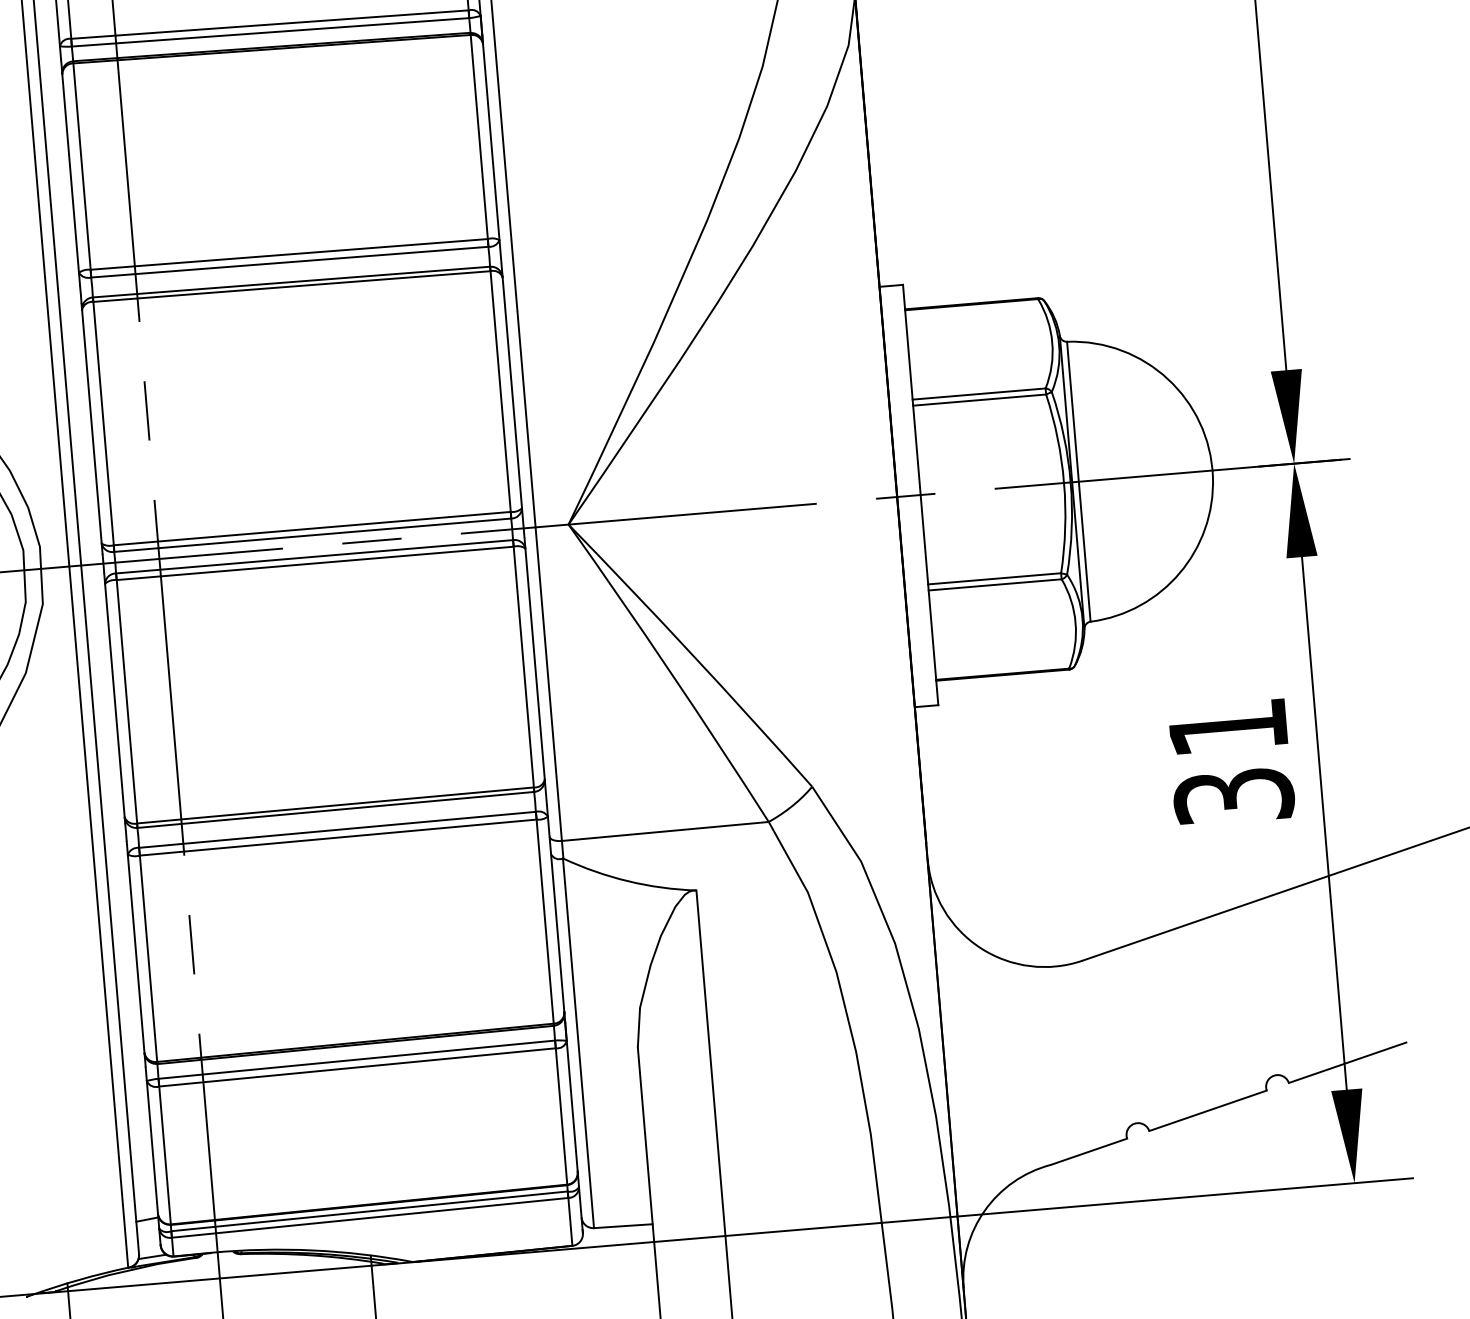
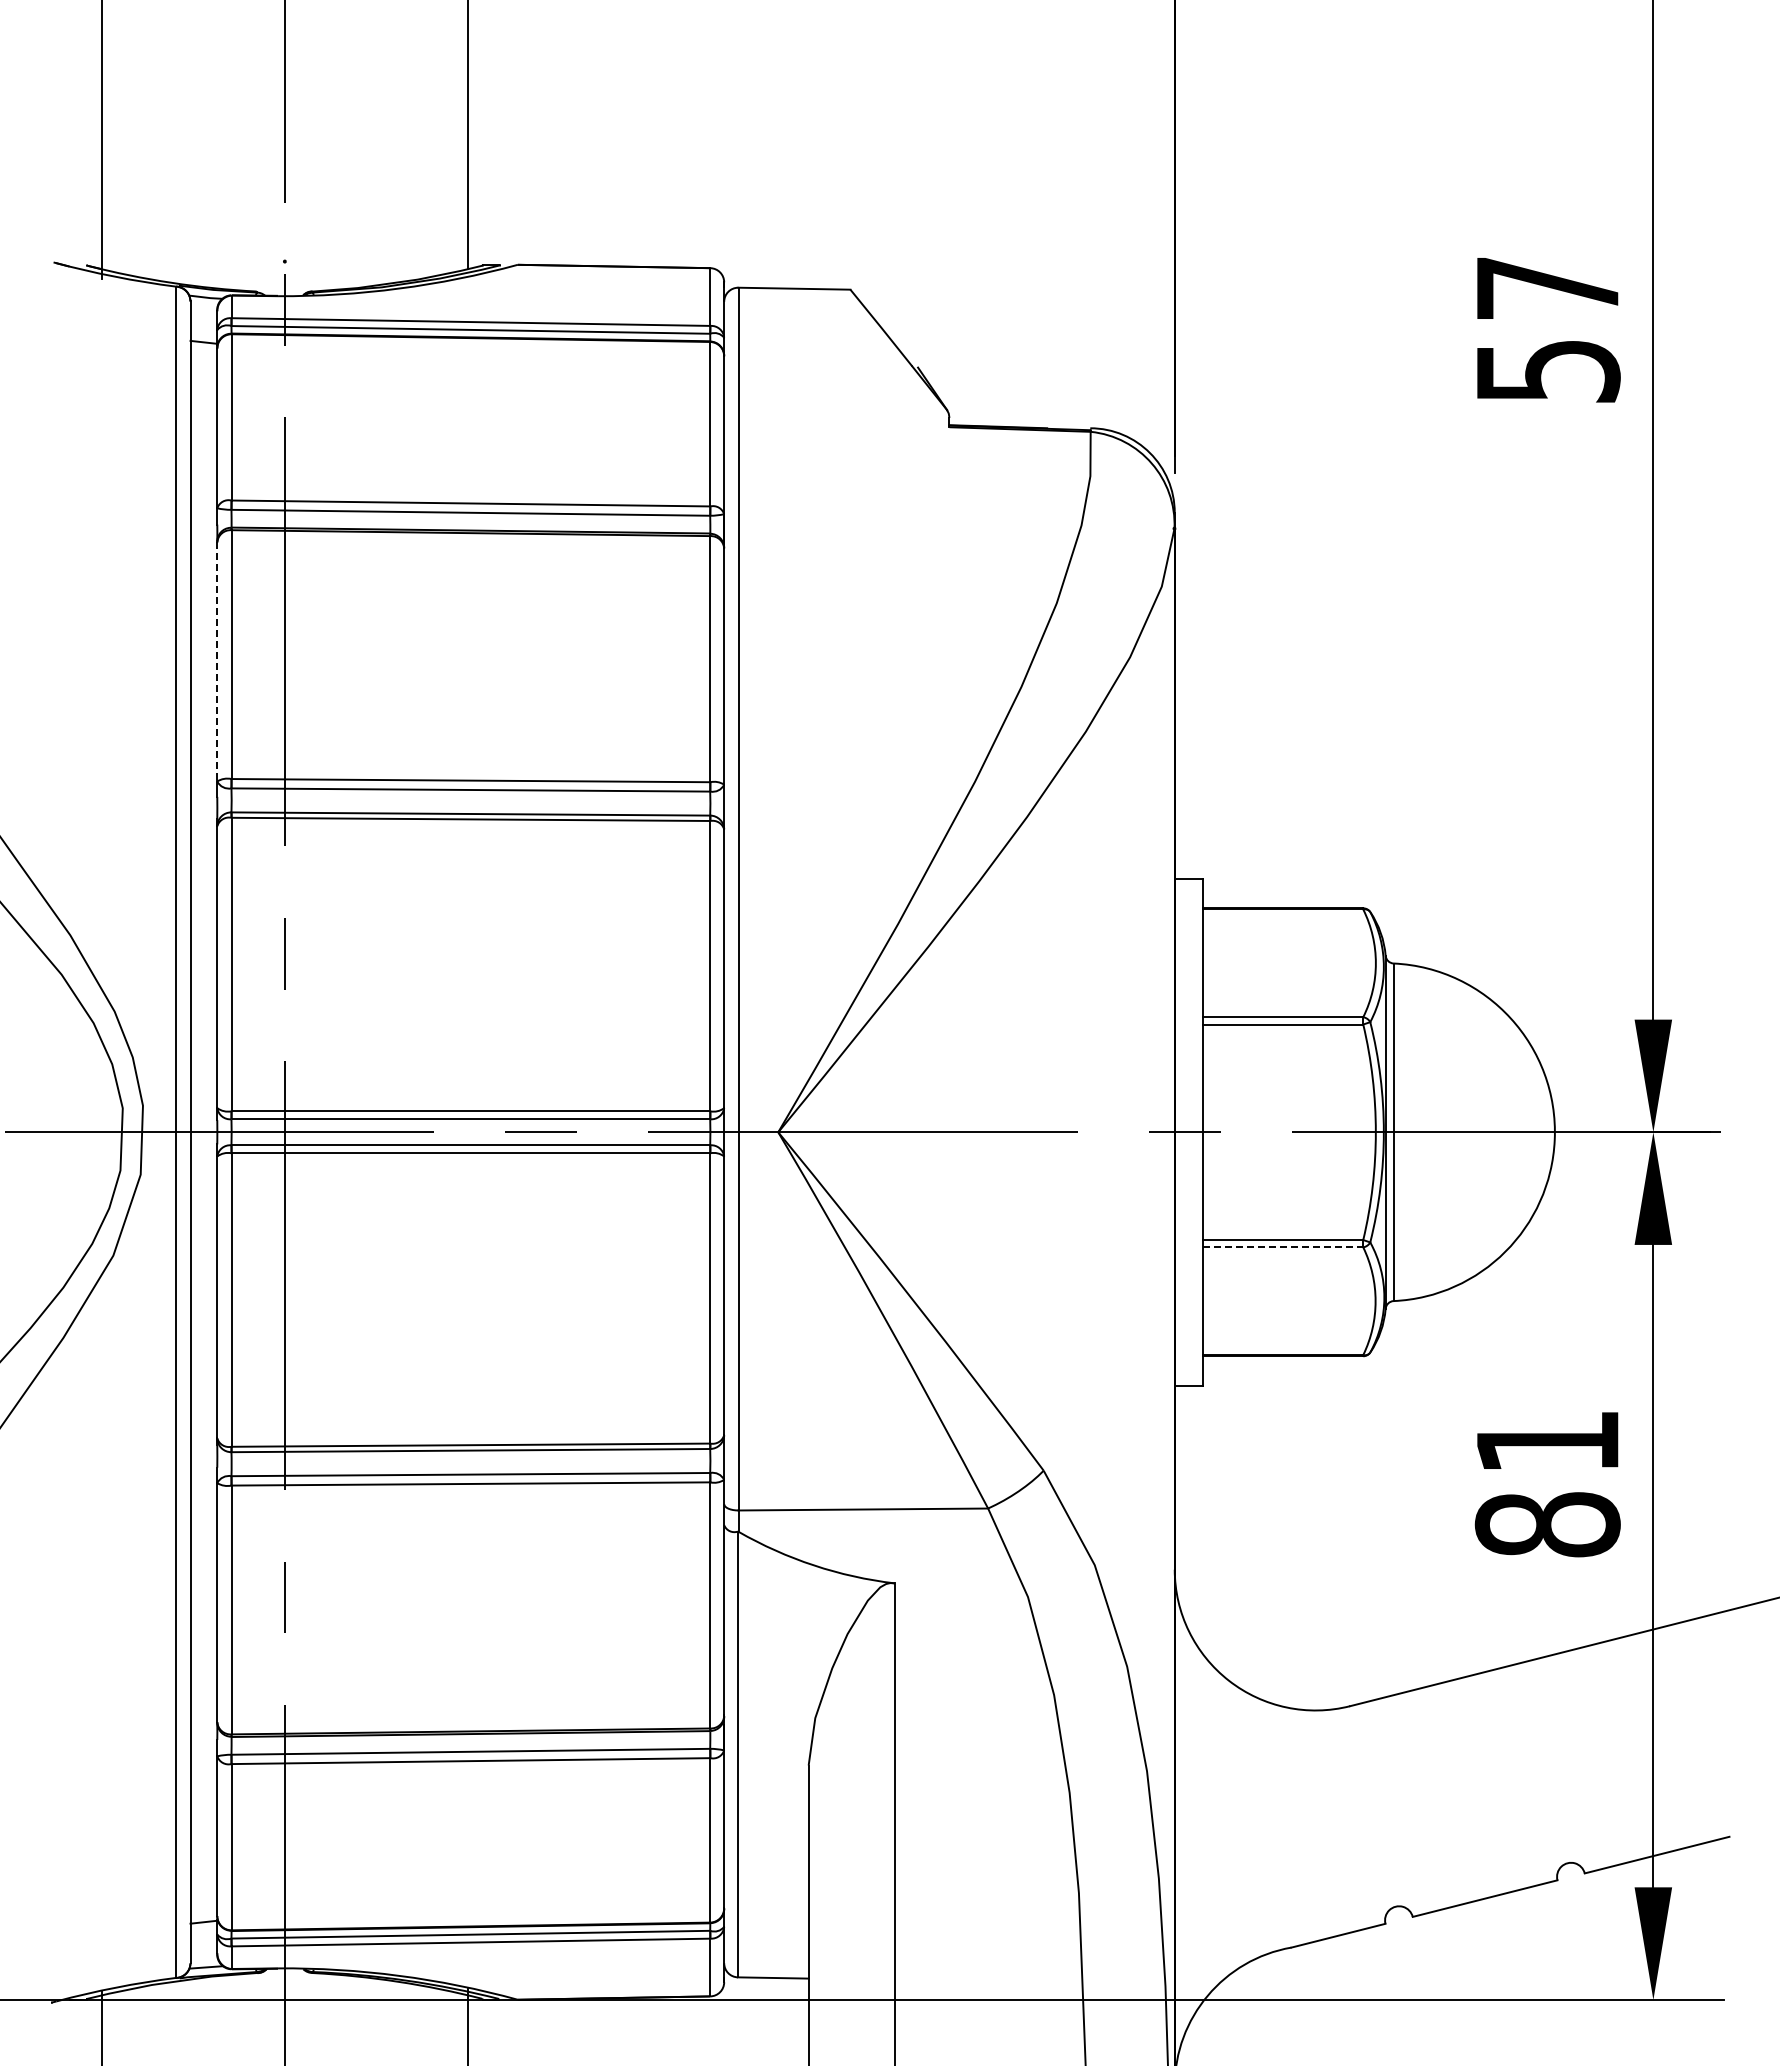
line: (70, 173) -> (217, 661), solid -> dashed
line: (995, 584) -> (1283, 1247), solid -> dashed
text: (1233, 796) -> (1547, 1524), 31 -> 81

